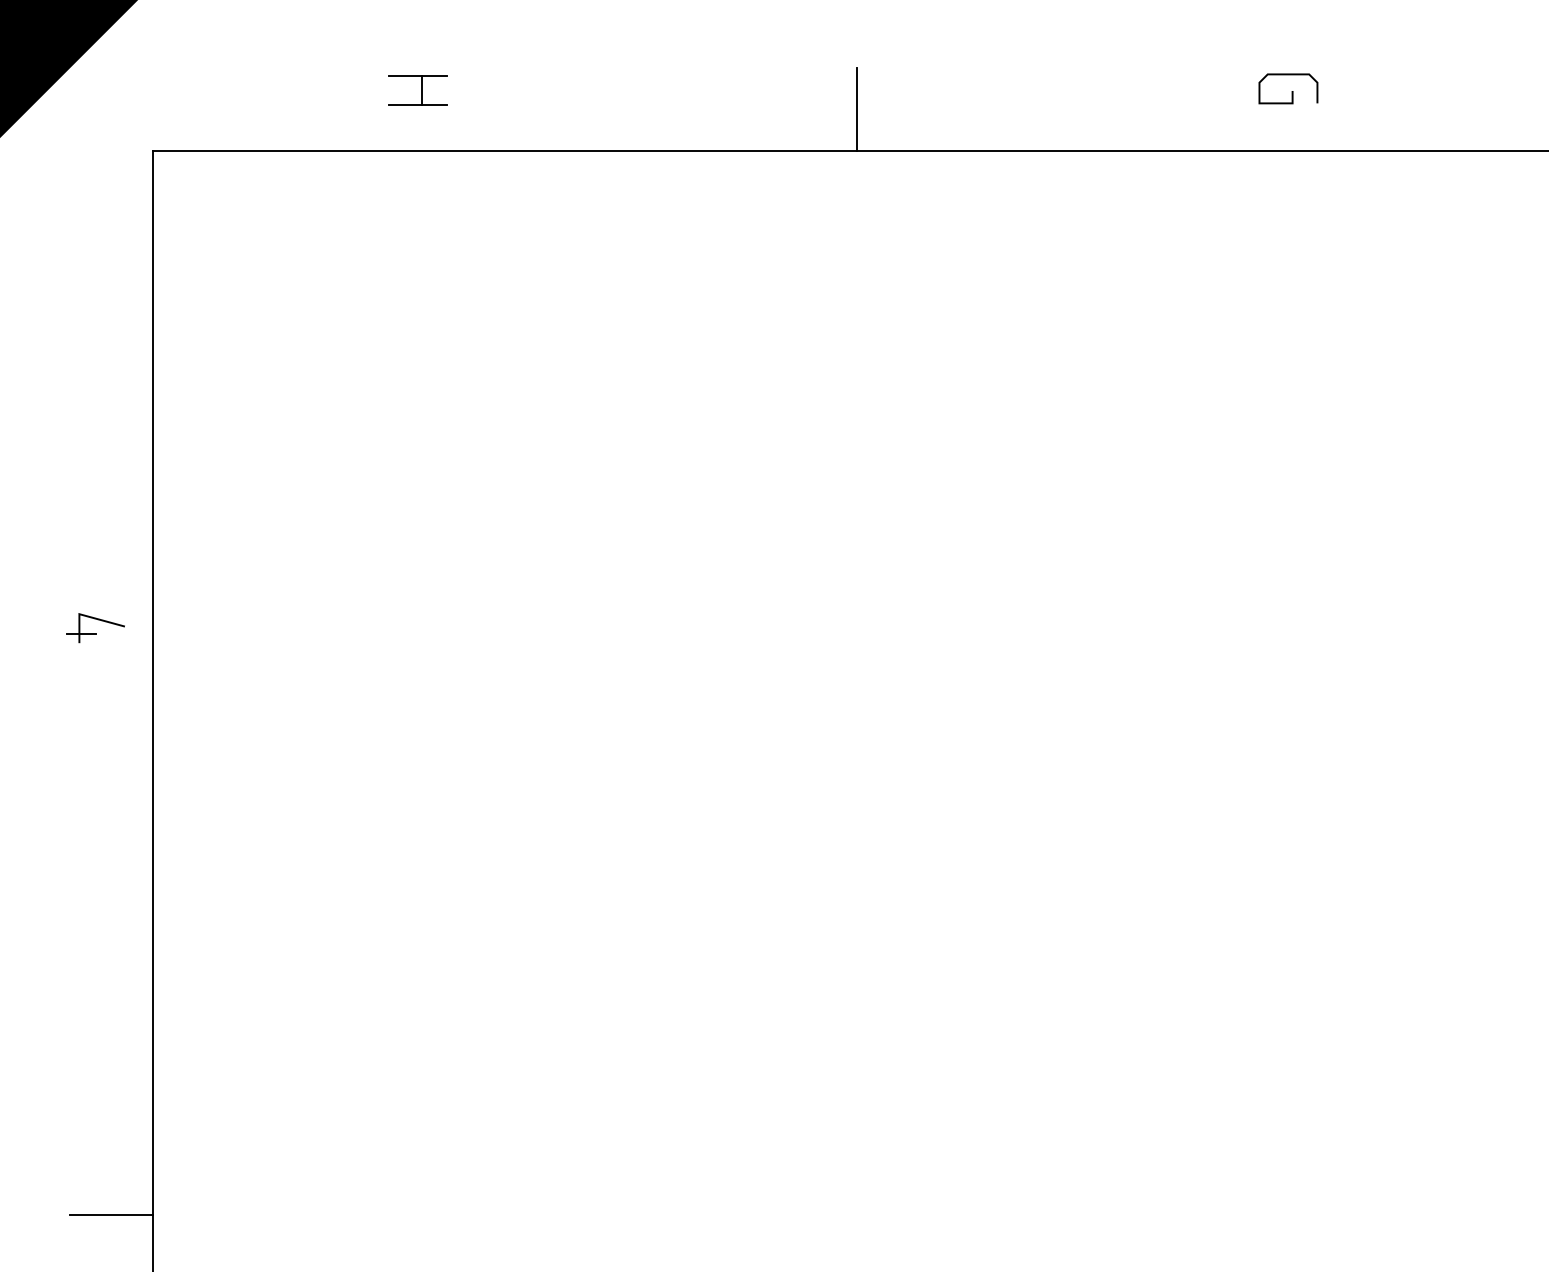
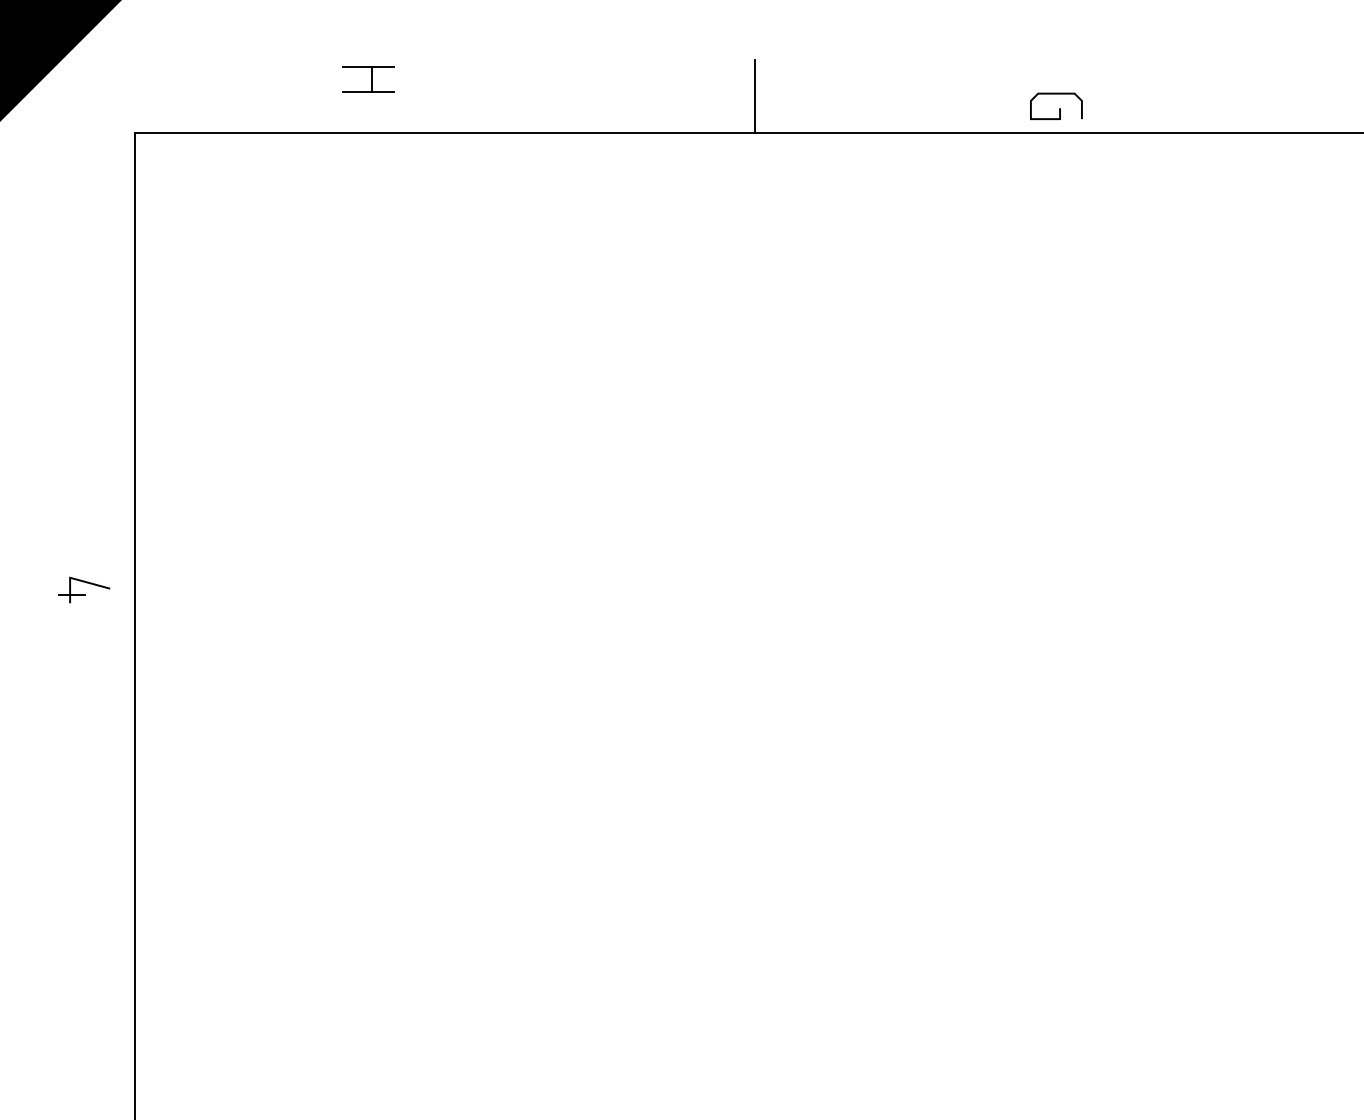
curve: (1291, 91) -> (1059, 108), moved
part: (95, 627) -> (84, 589), moved
line: (111, 1214) -> (98, 1069), removed

